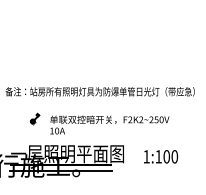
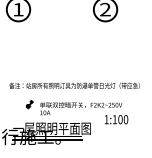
text: (161, 156) -> (116, 119), moved

